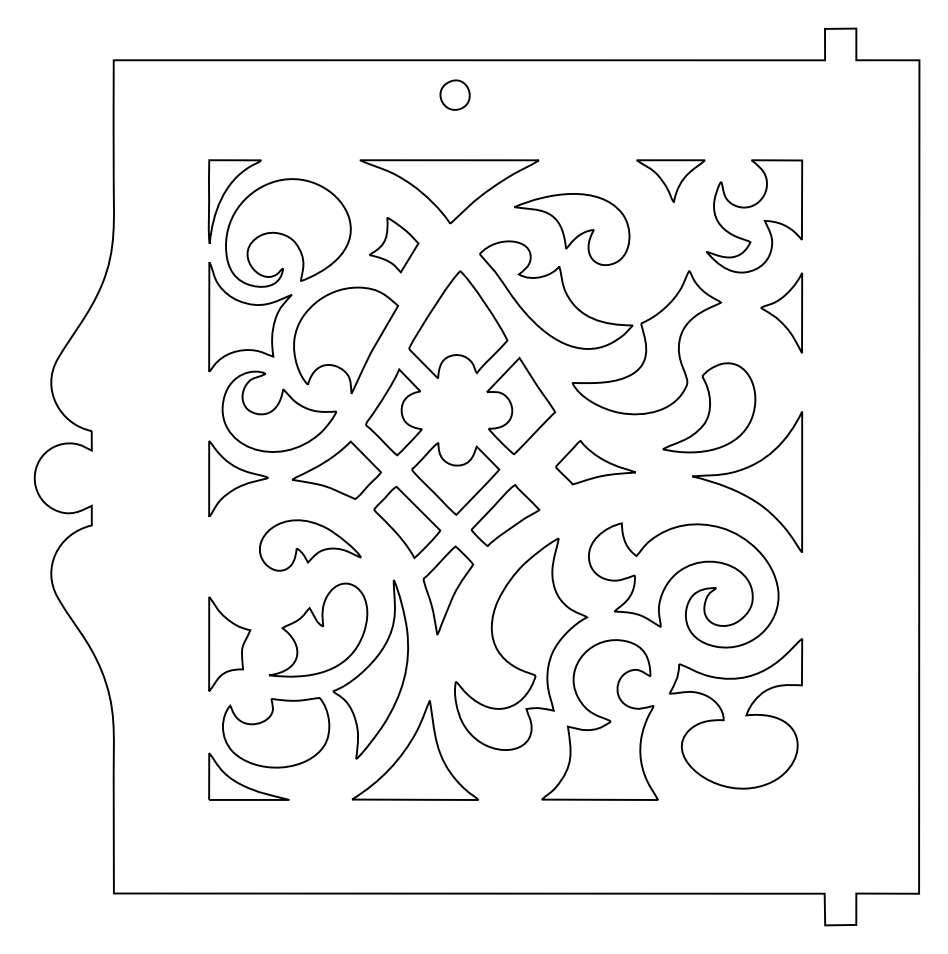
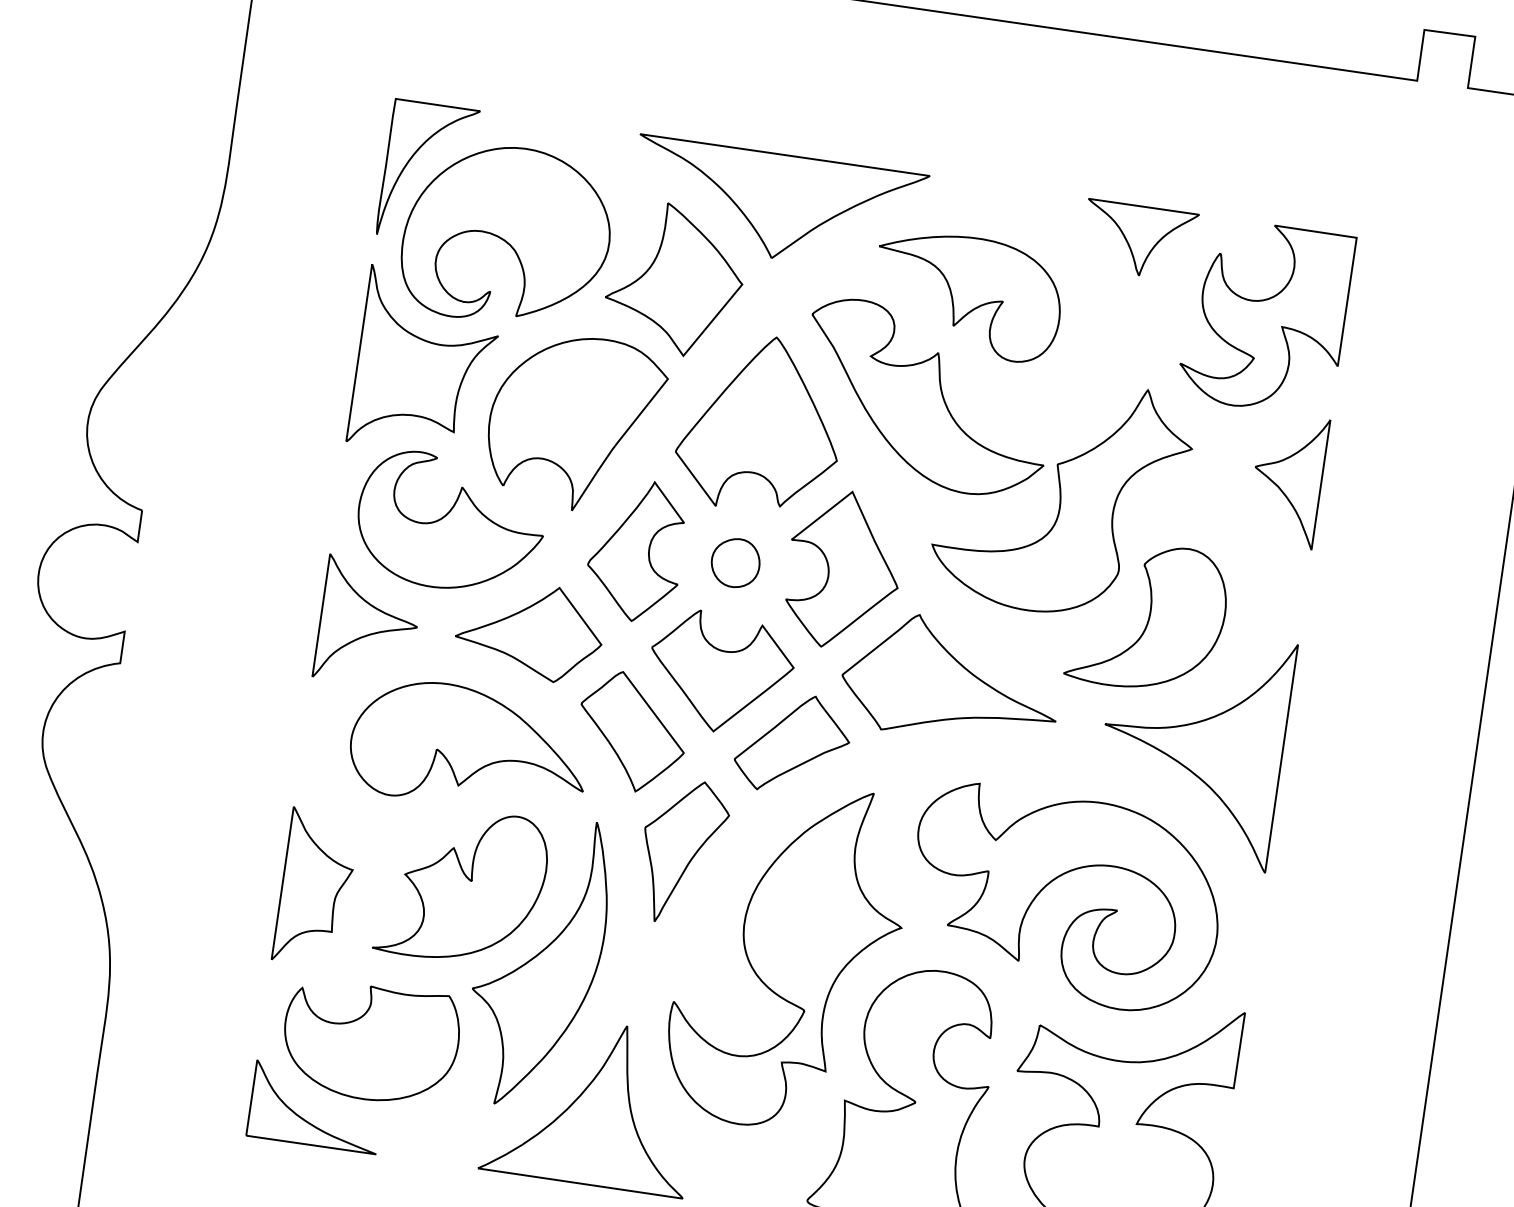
part: (454, 94) -> (734, 561), moved
part: (393, 244) -> (674, 278), size x1.67
part: (595, 462) -> (951, 679), size x1.67
part: (310, 545) -> (469, 746), size x1.43

